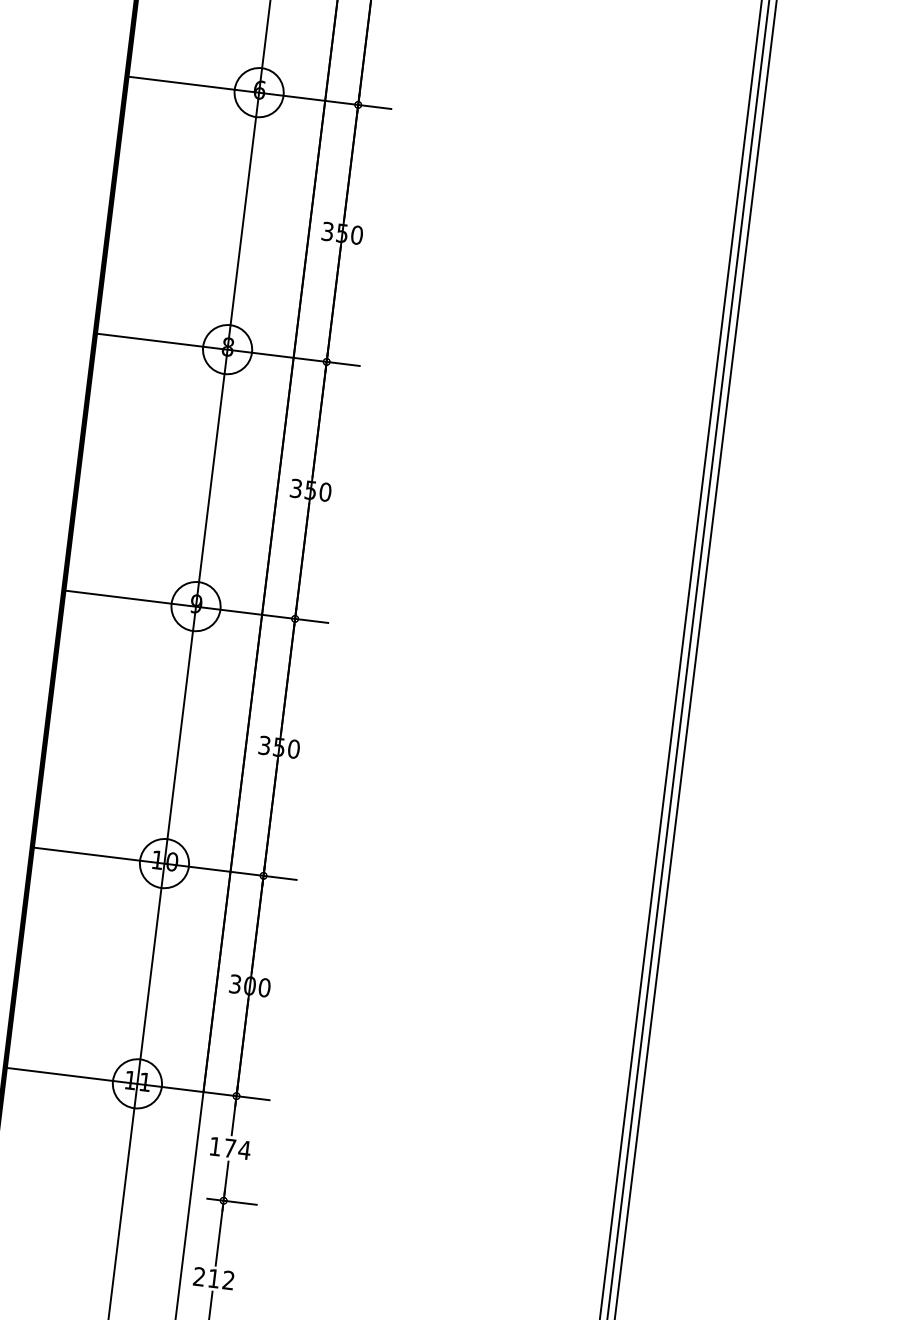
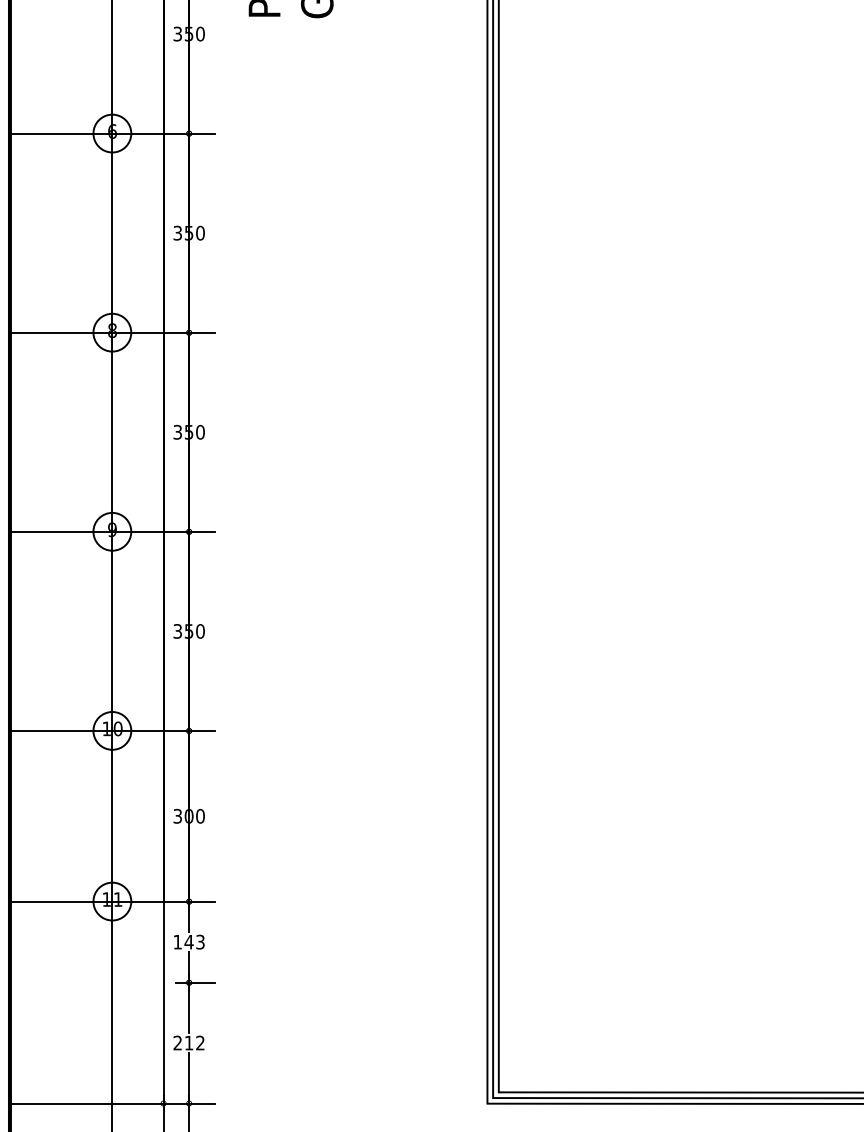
text: (237, 1148) -> (194, 941), 174 -> 143

